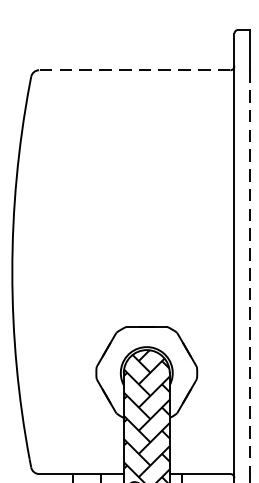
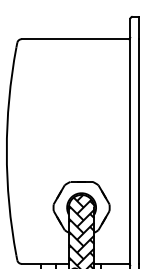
line: (133, 70) -> (74, 39), dashed -> solid
line: (250, 273) -> (139, 152), dashed -> solid

